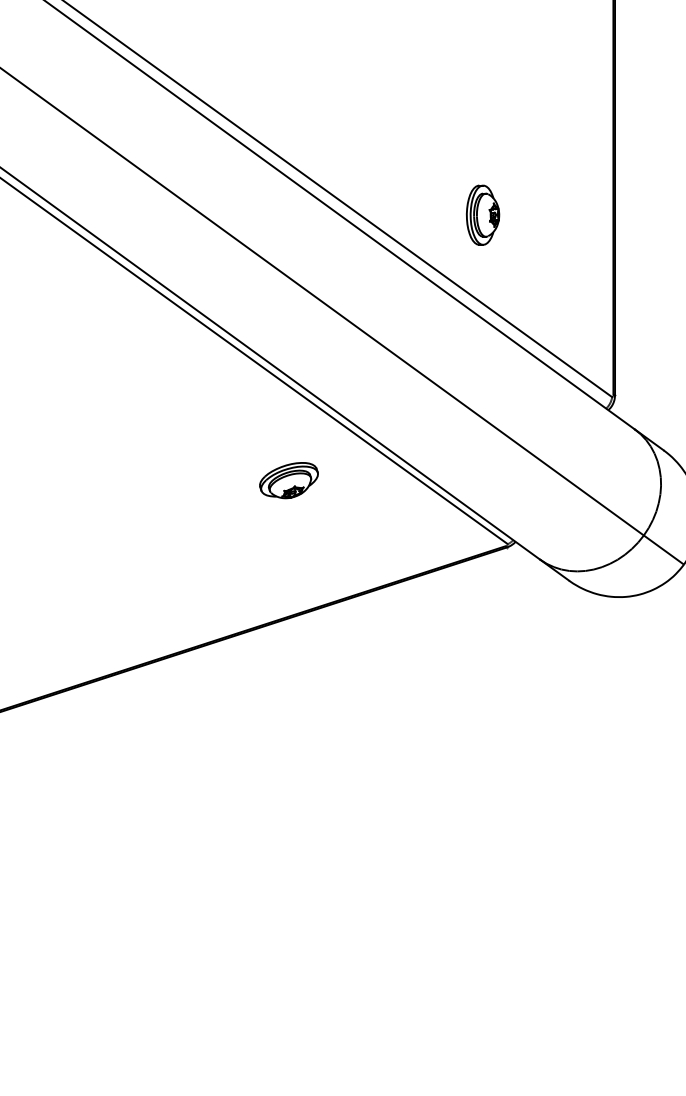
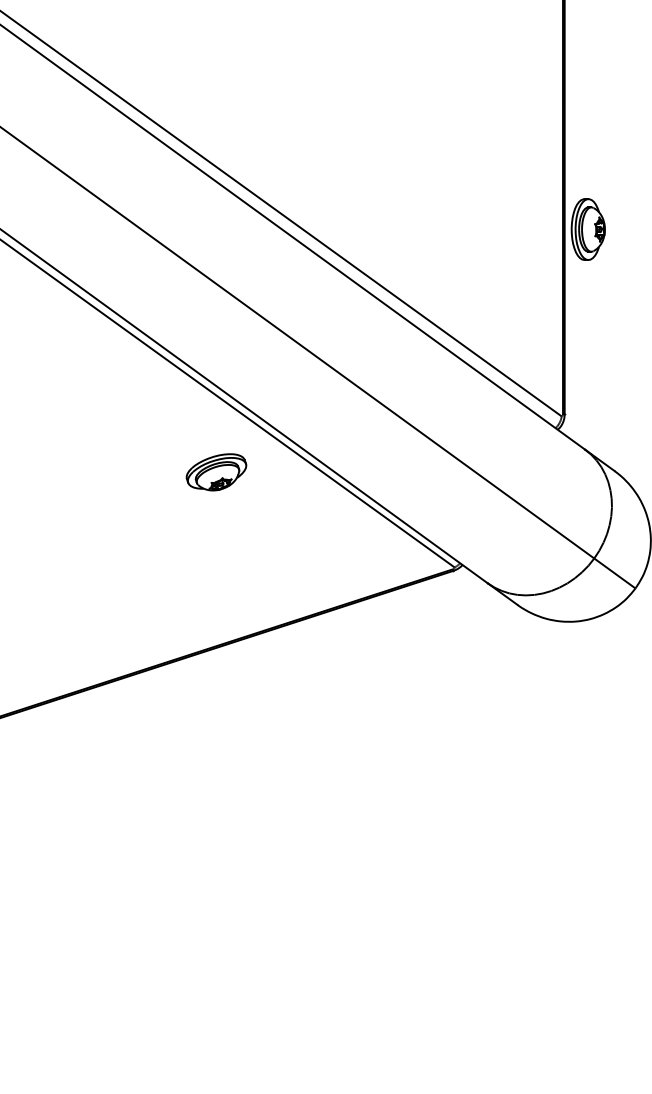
part: (483, 214) -> (588, 228), moved
part: (288, 480) -> (215, 472), moved

